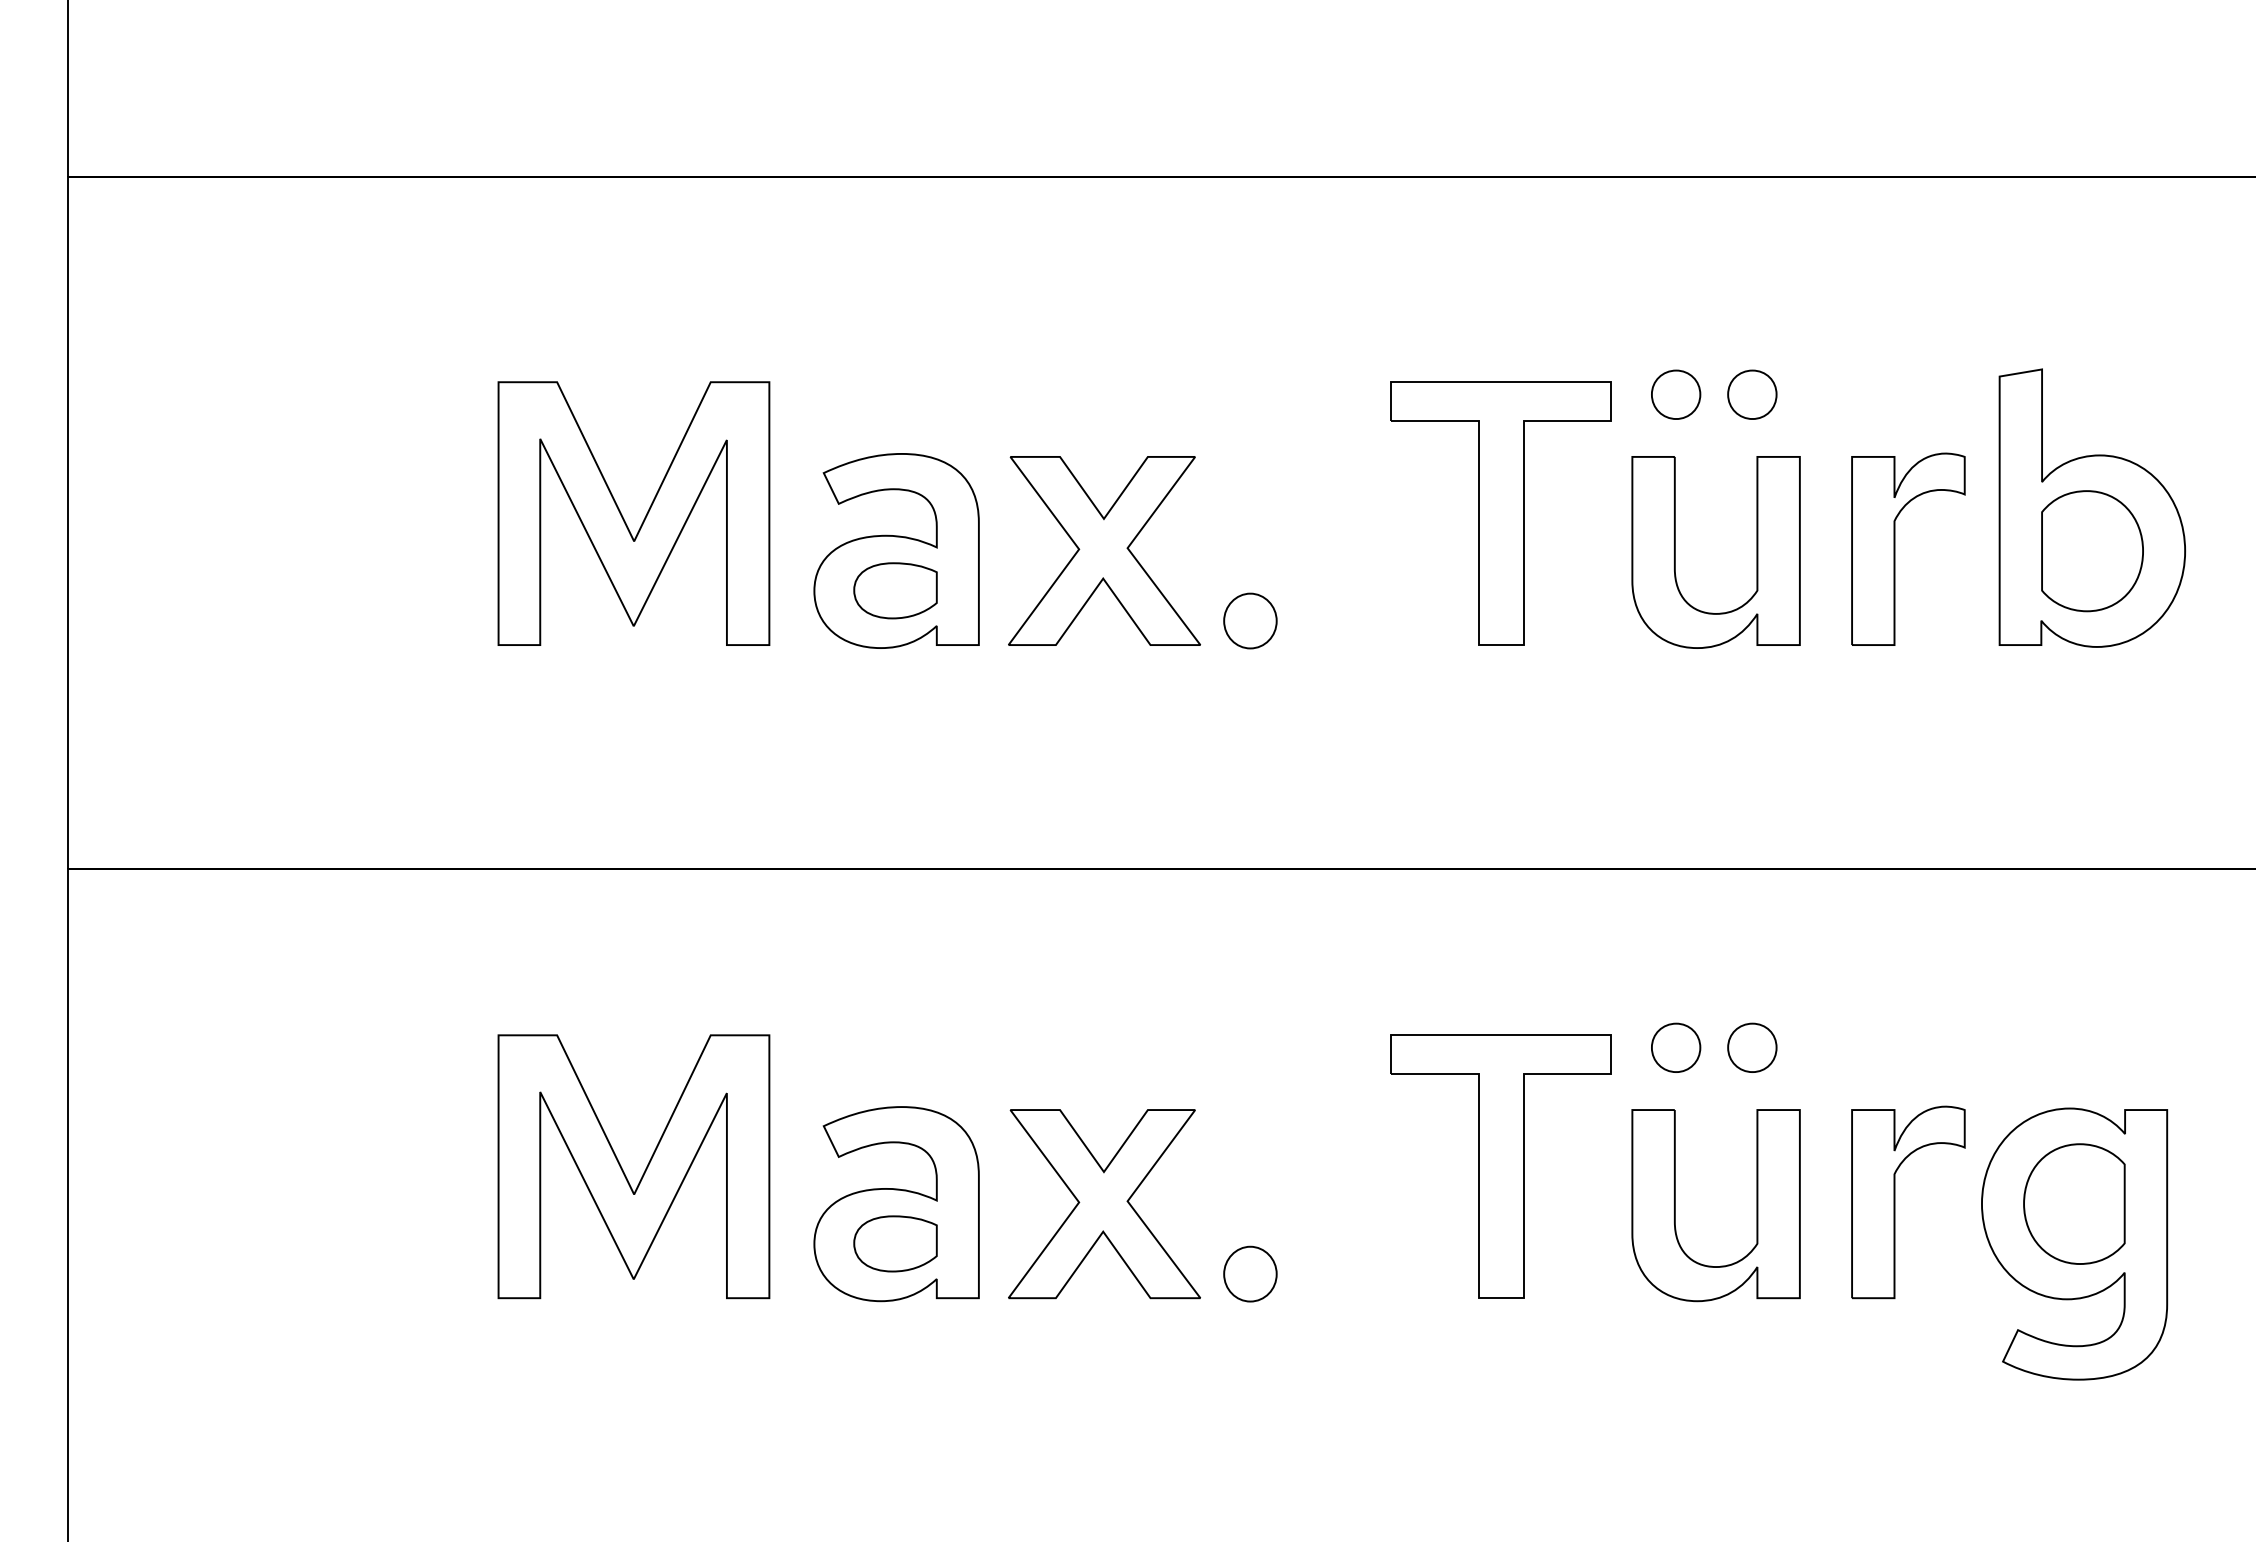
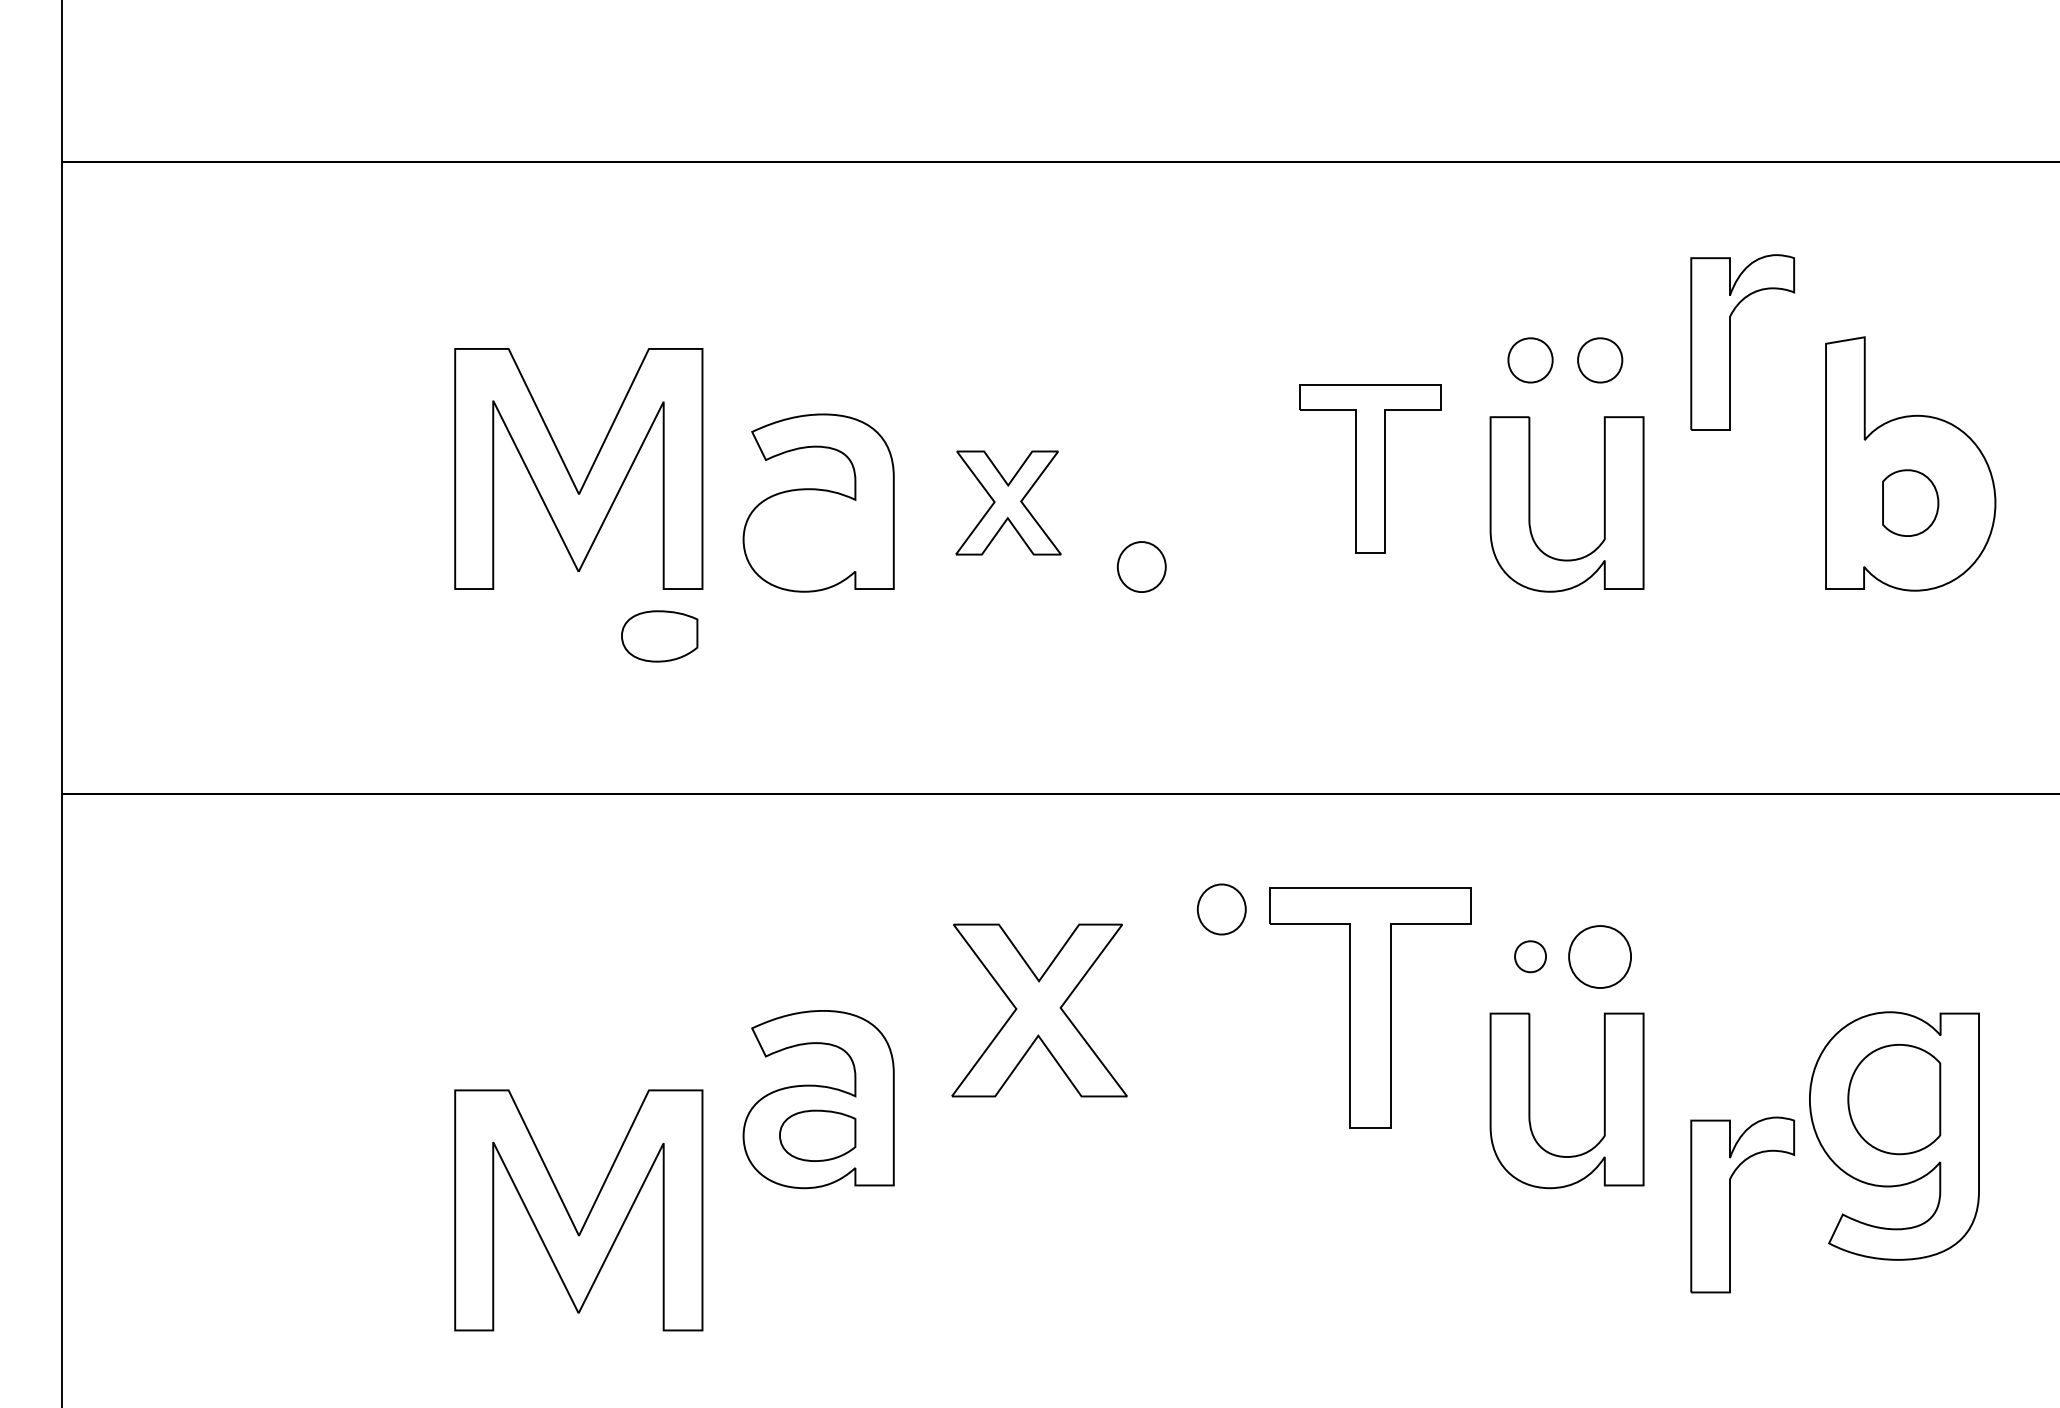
part: (1500, 513) -> (1370, 468), size x0.7
part: (1895, 549) -> (1730, 342), moved
part: (1104, 550) -> (1008, 502), size x0.6
part: (2092, 550) -> (1910, 502), size x0.6
part: (895, 590) -> (659, 636), moved
part: (1676, 1047) -> (1530, 956), size x0.7
part: (1752, 1047) -> (1600, 956), size x1.4
part: (1500, 1165) -> (1370, 1007), moved
part: (624, 1172) -> (570, 1215), moved
part: (1895, 1201) -> (1730, 1204), moved
part: (1104, 1204) -> (1039, 1010), moved
part: (1250, 1274) -> (1221, 909), moved

